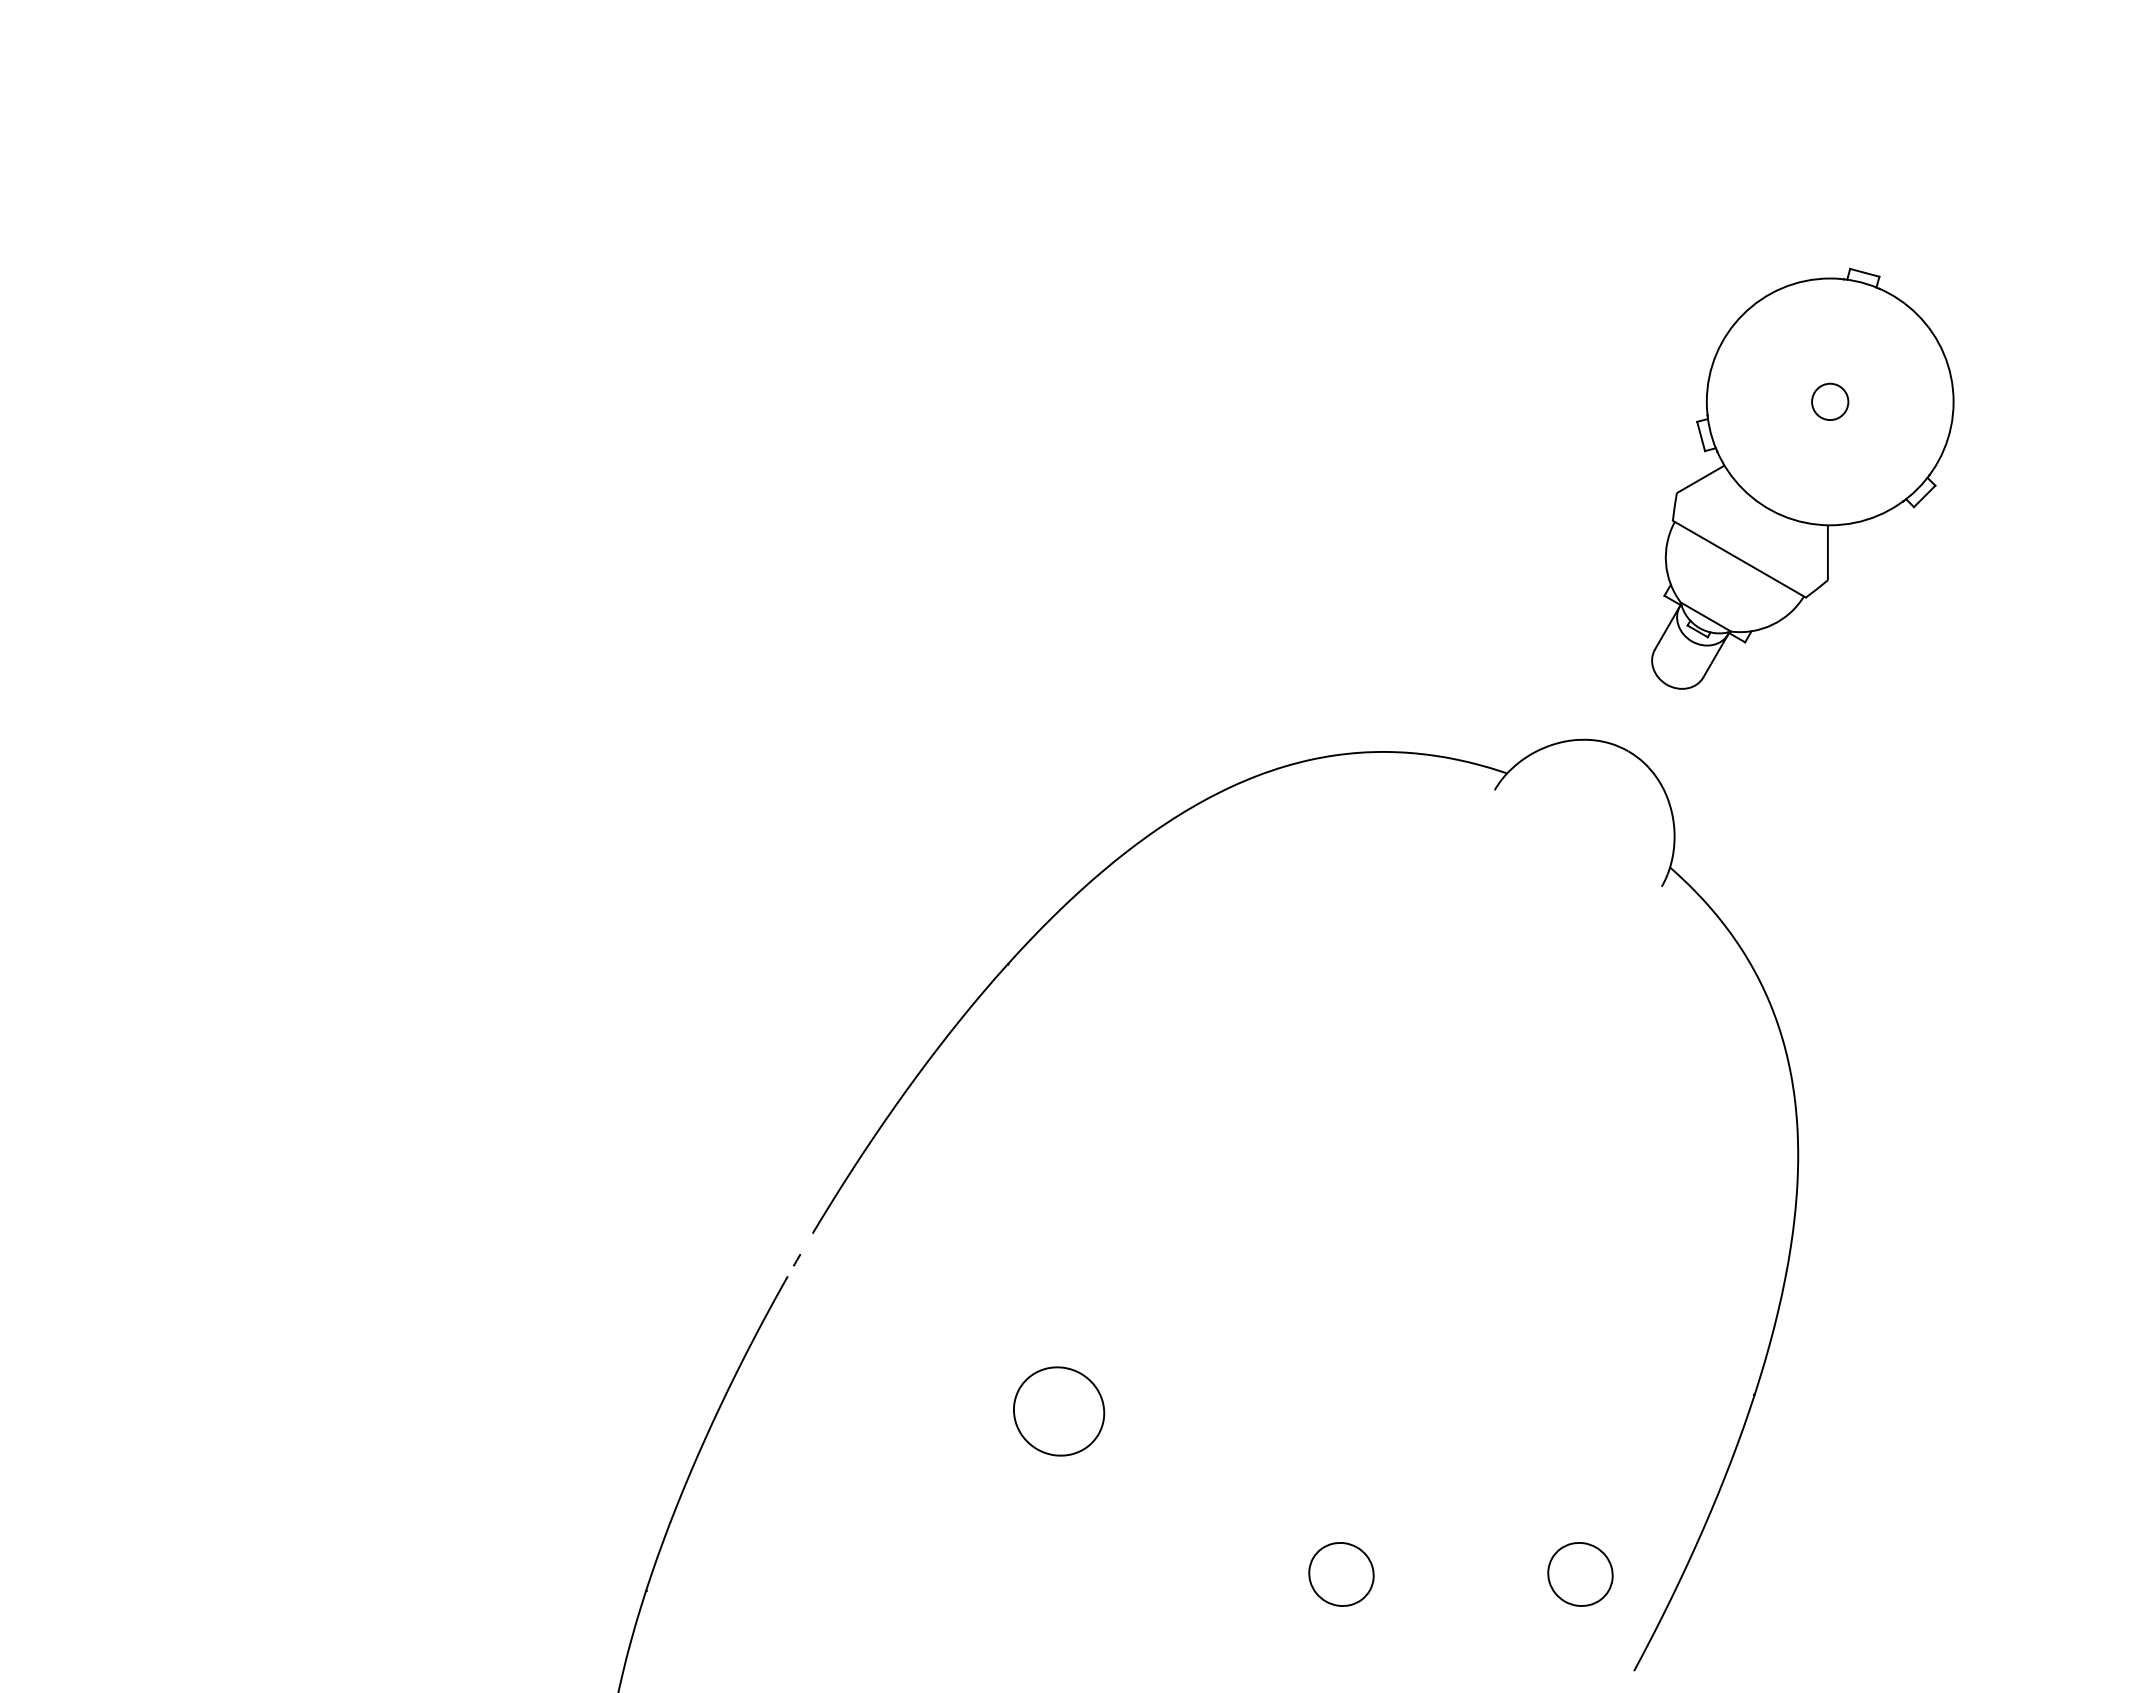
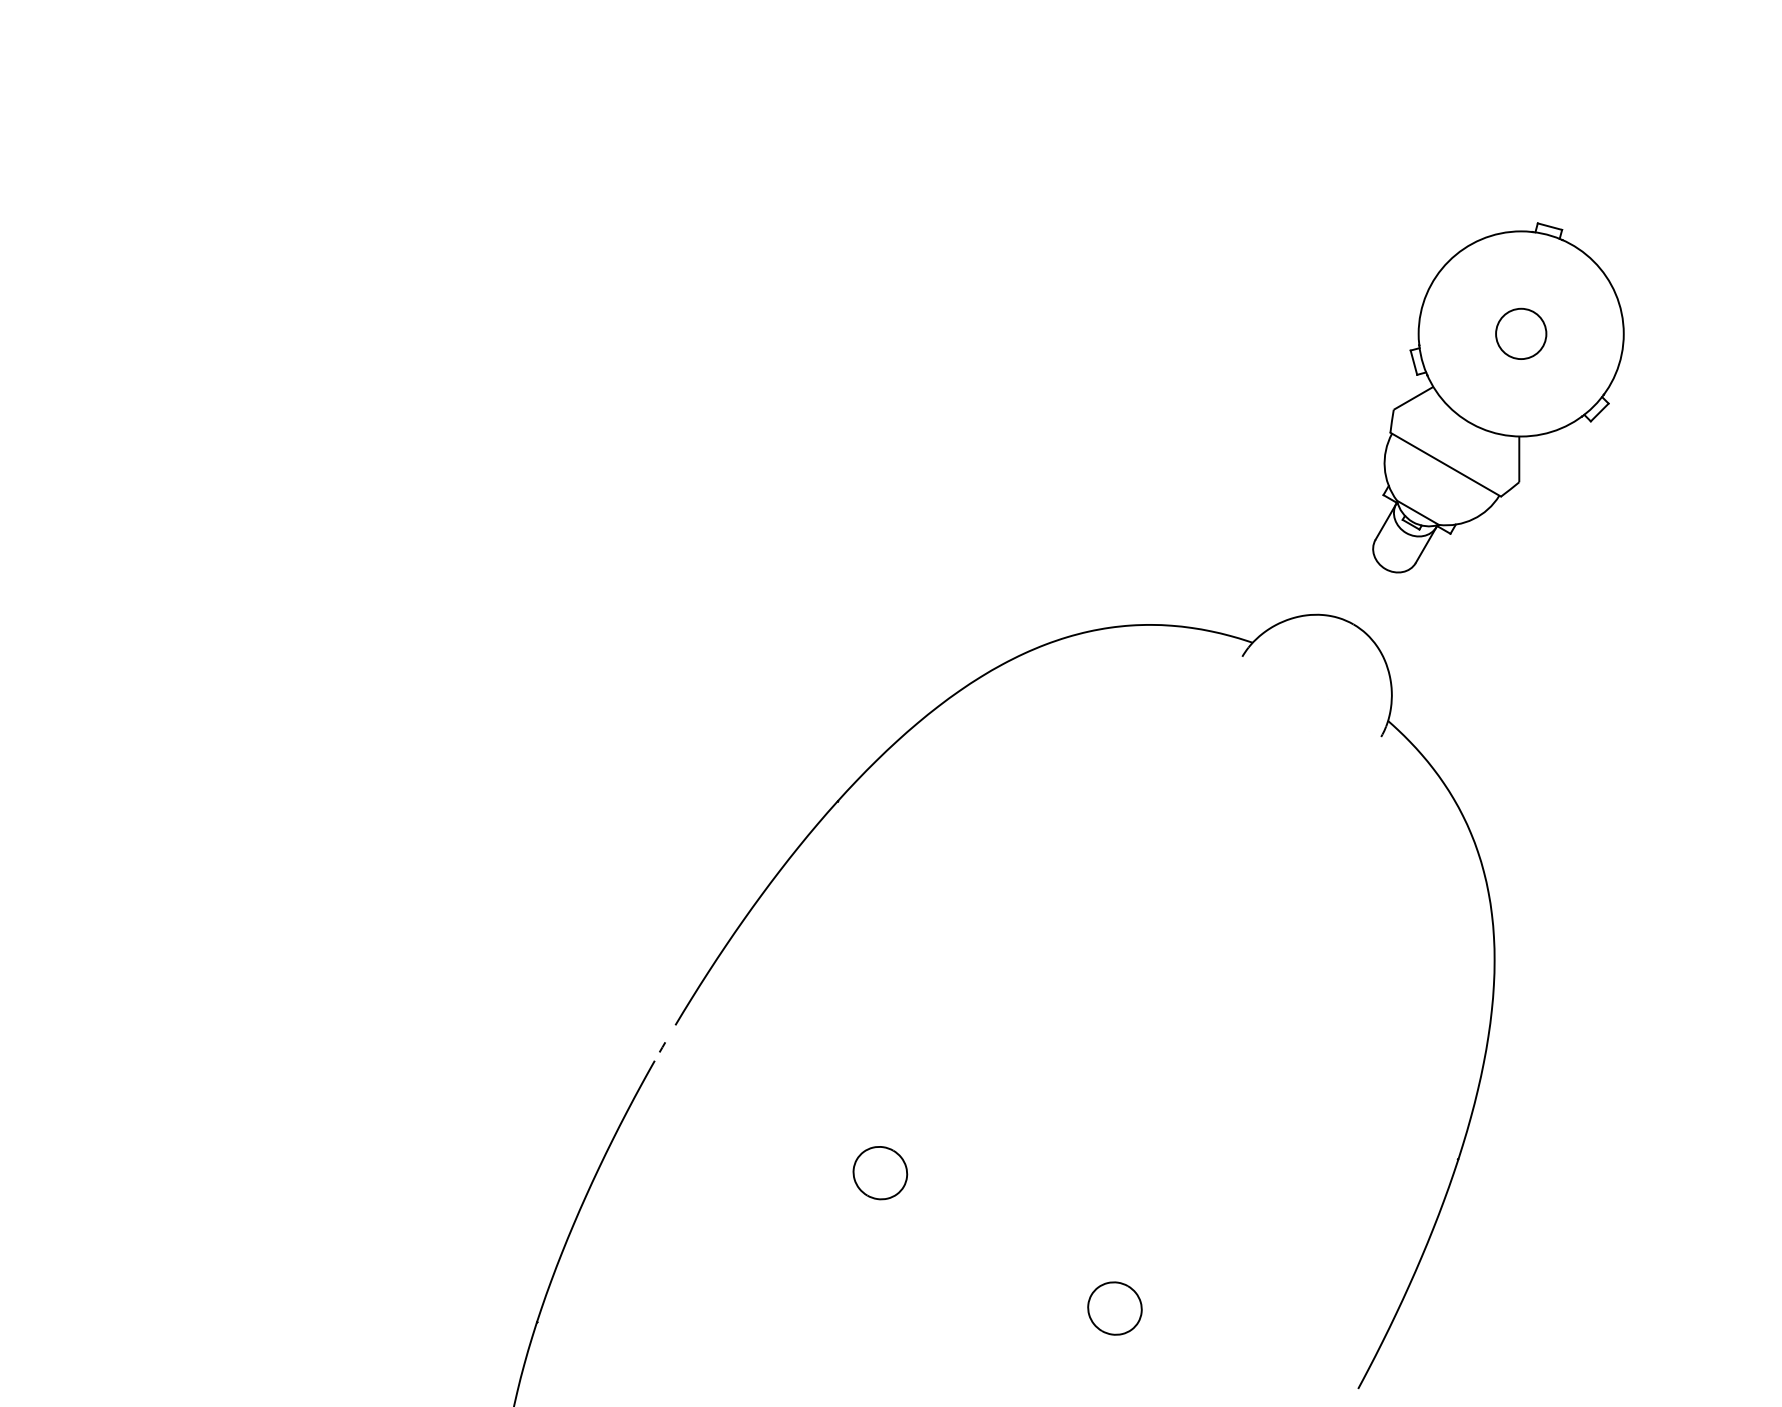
circle: (1829, 401) -> (1520, 333), size x1.67
part: (1059, 1411) -> (880, 1173), size x0.71
part: (1580, 1574) -> (1313, 1308), removed

